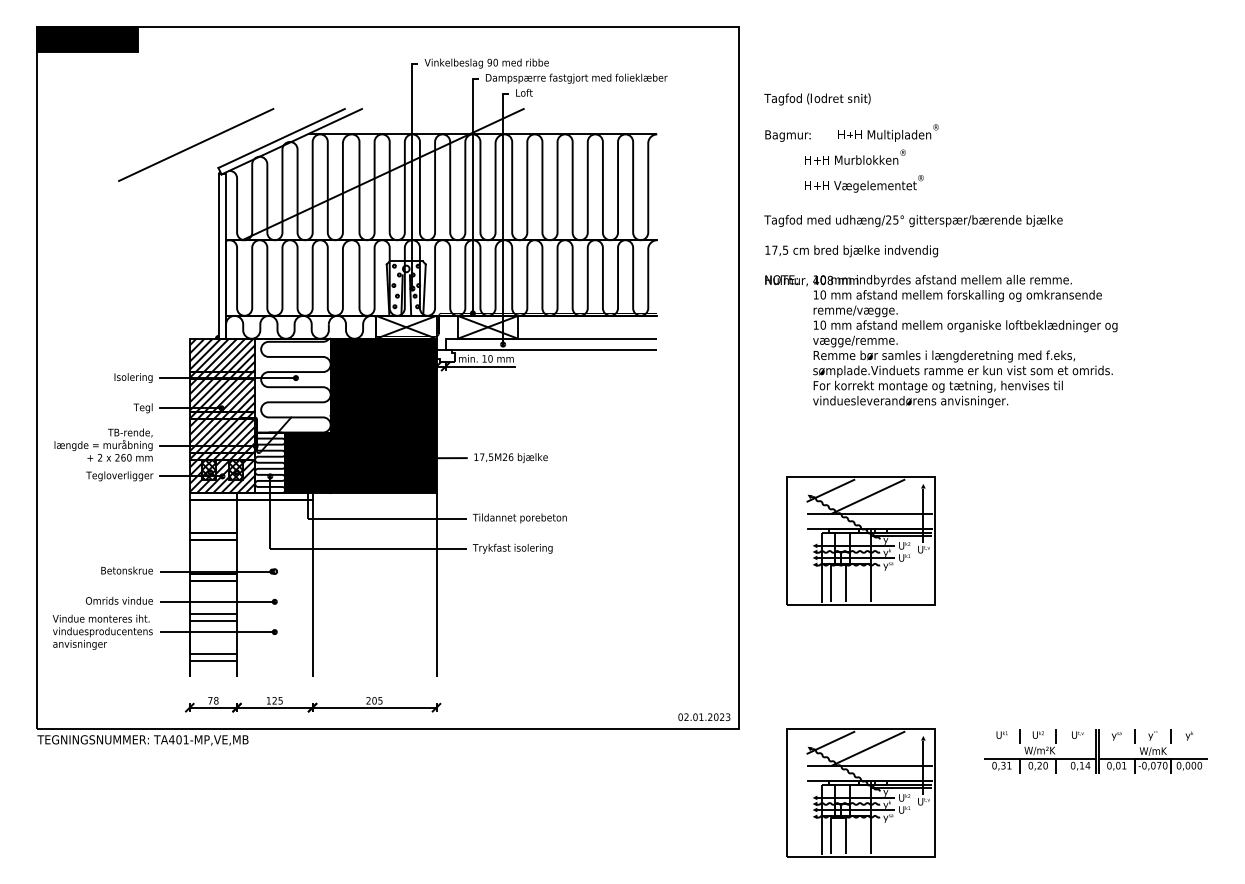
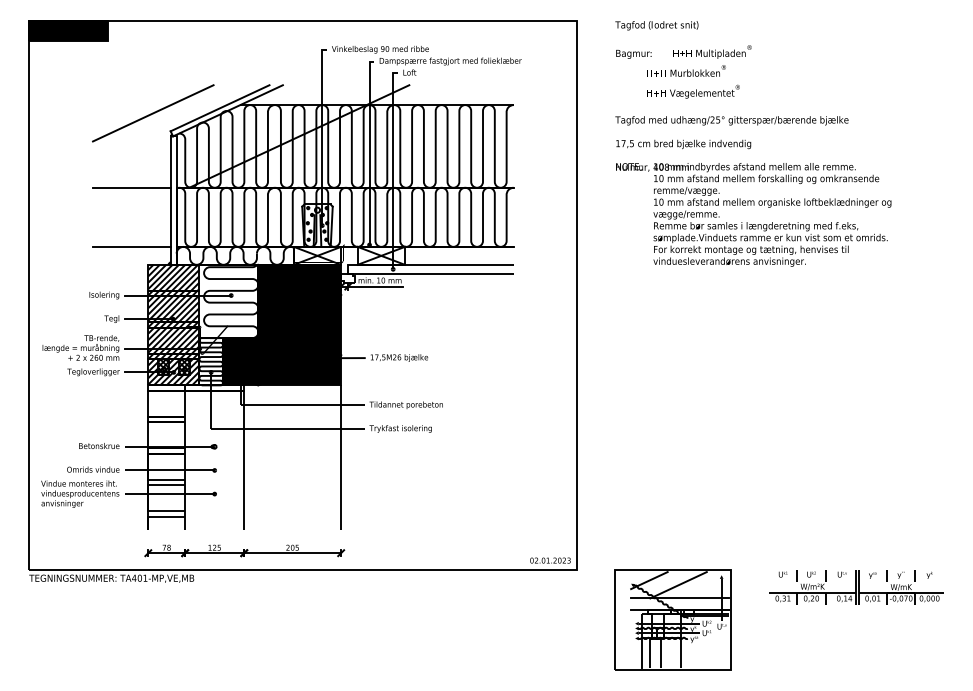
line: (168, 239) -> (131, 187), added
text: (941, 250) -> (753, 143), moved
line: (168, 315) -> (131, 246), added
part: (860, 540) -> (672, 422), removed

